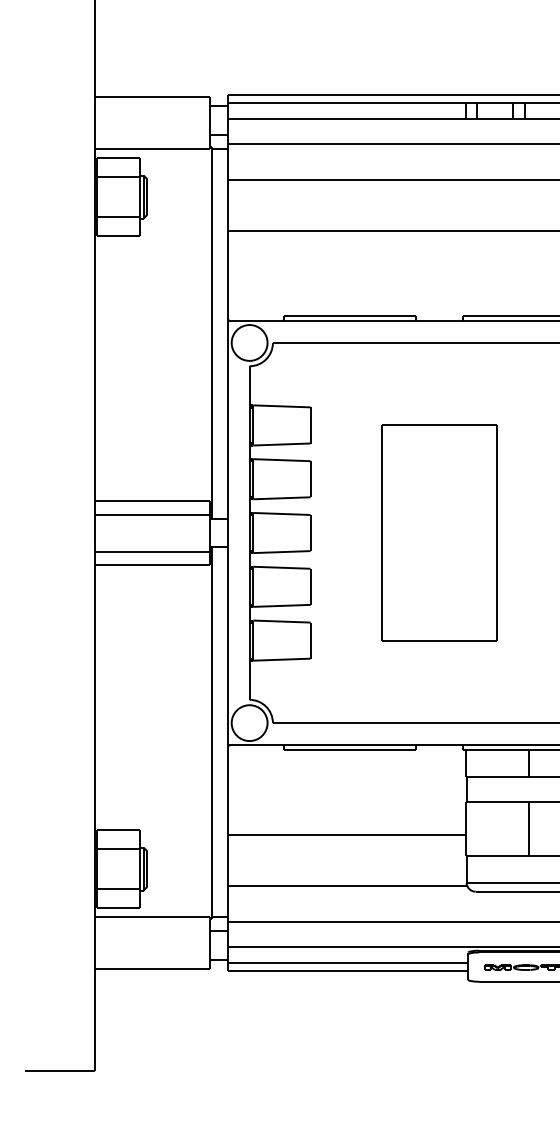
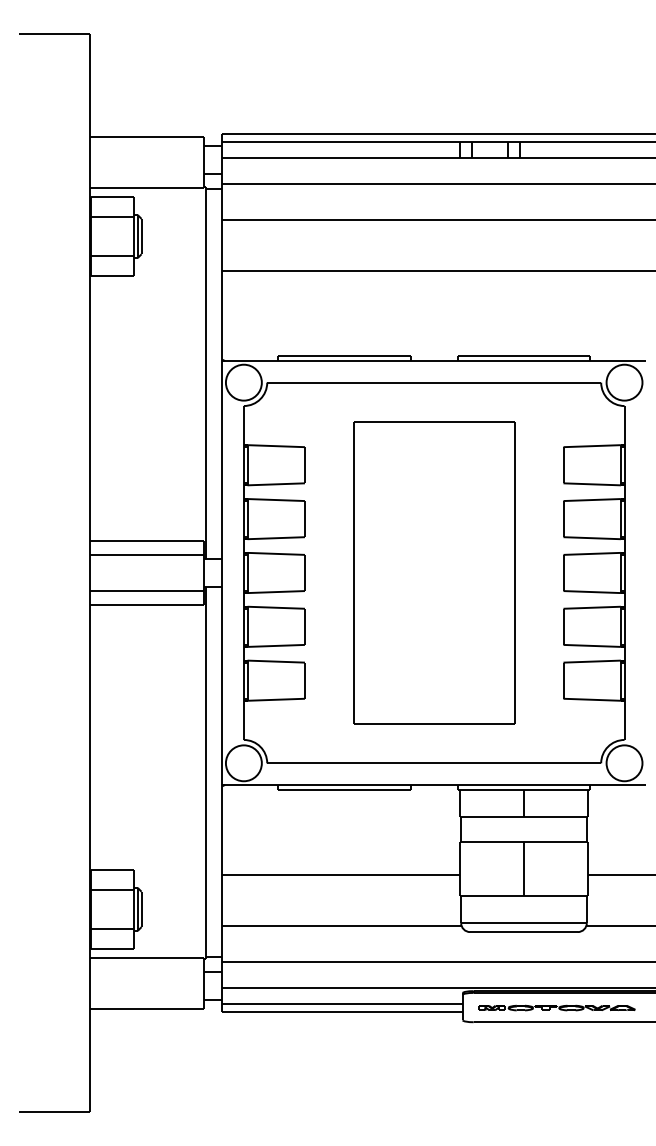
part: (440, 532) -> (434, 572), size x1.4

